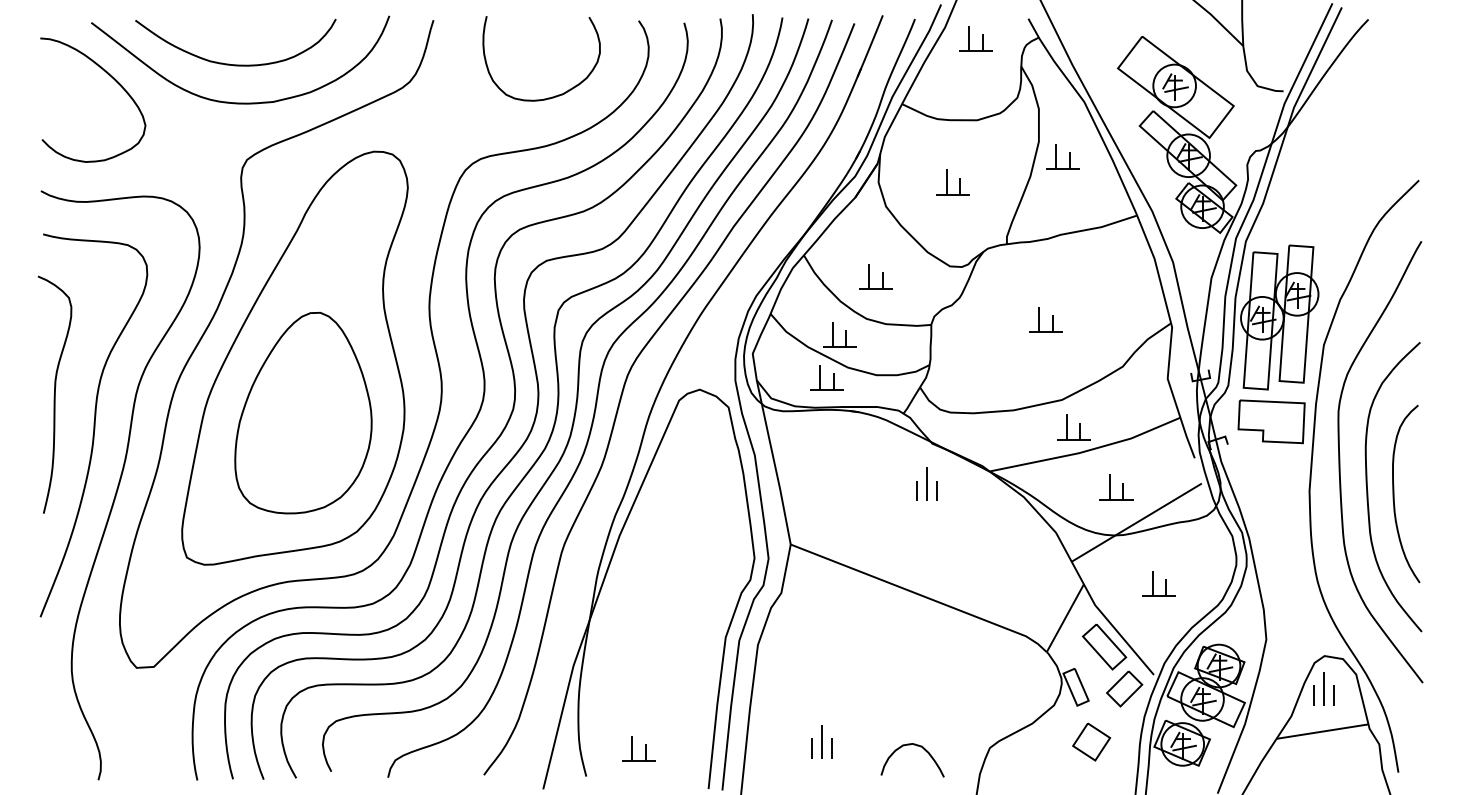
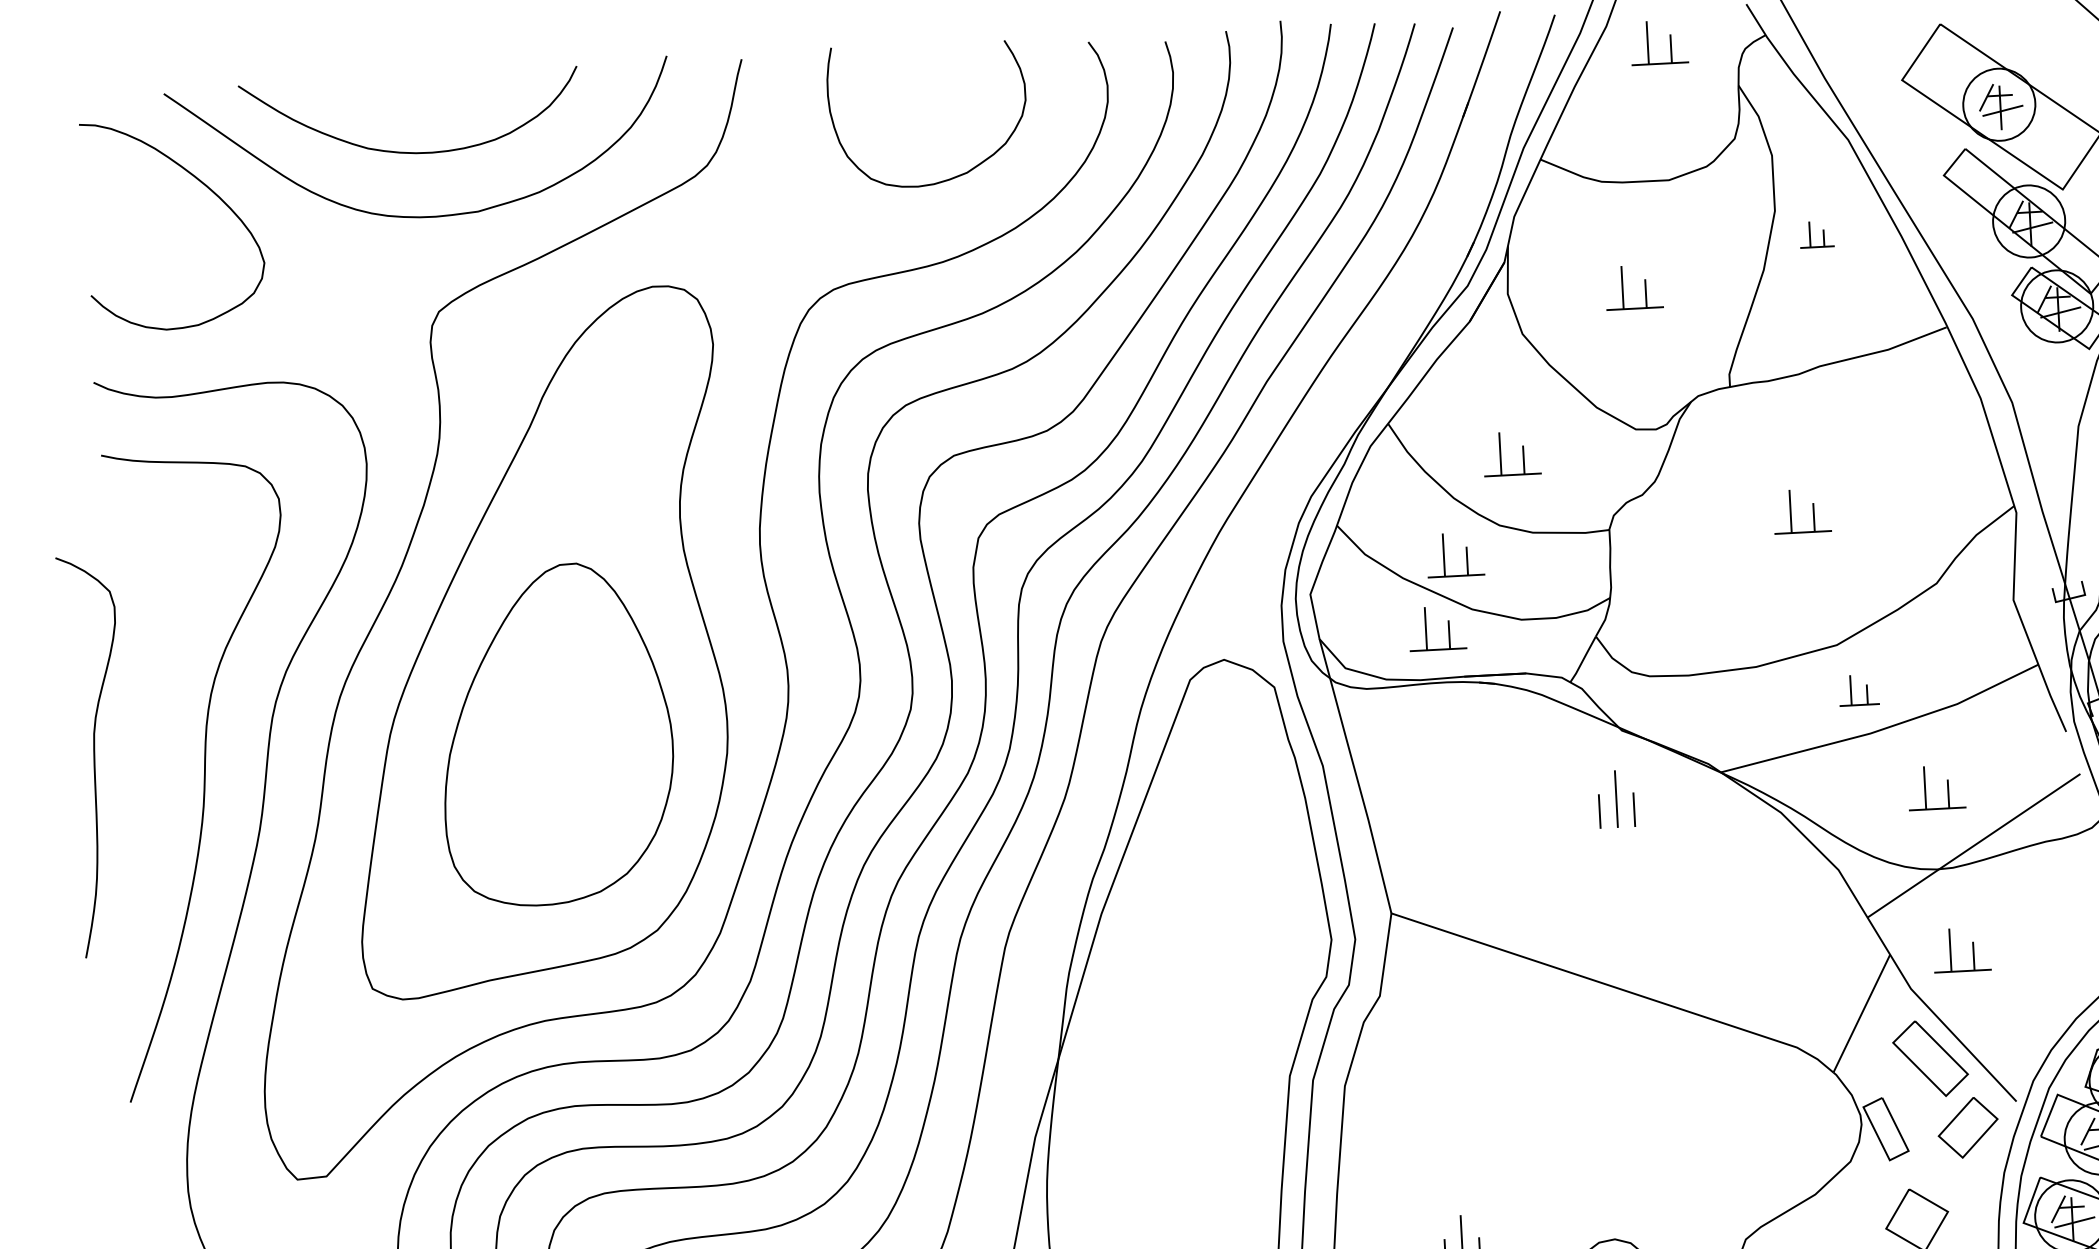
part: (1062, 156) -> (1816, 233), size x0.6
curve: (54, 394) -> (93, 756), moved
part: (1073, 427) -> (1858, 690), size x0.7
part: (1158, 583) -> (1960, 949), moved

